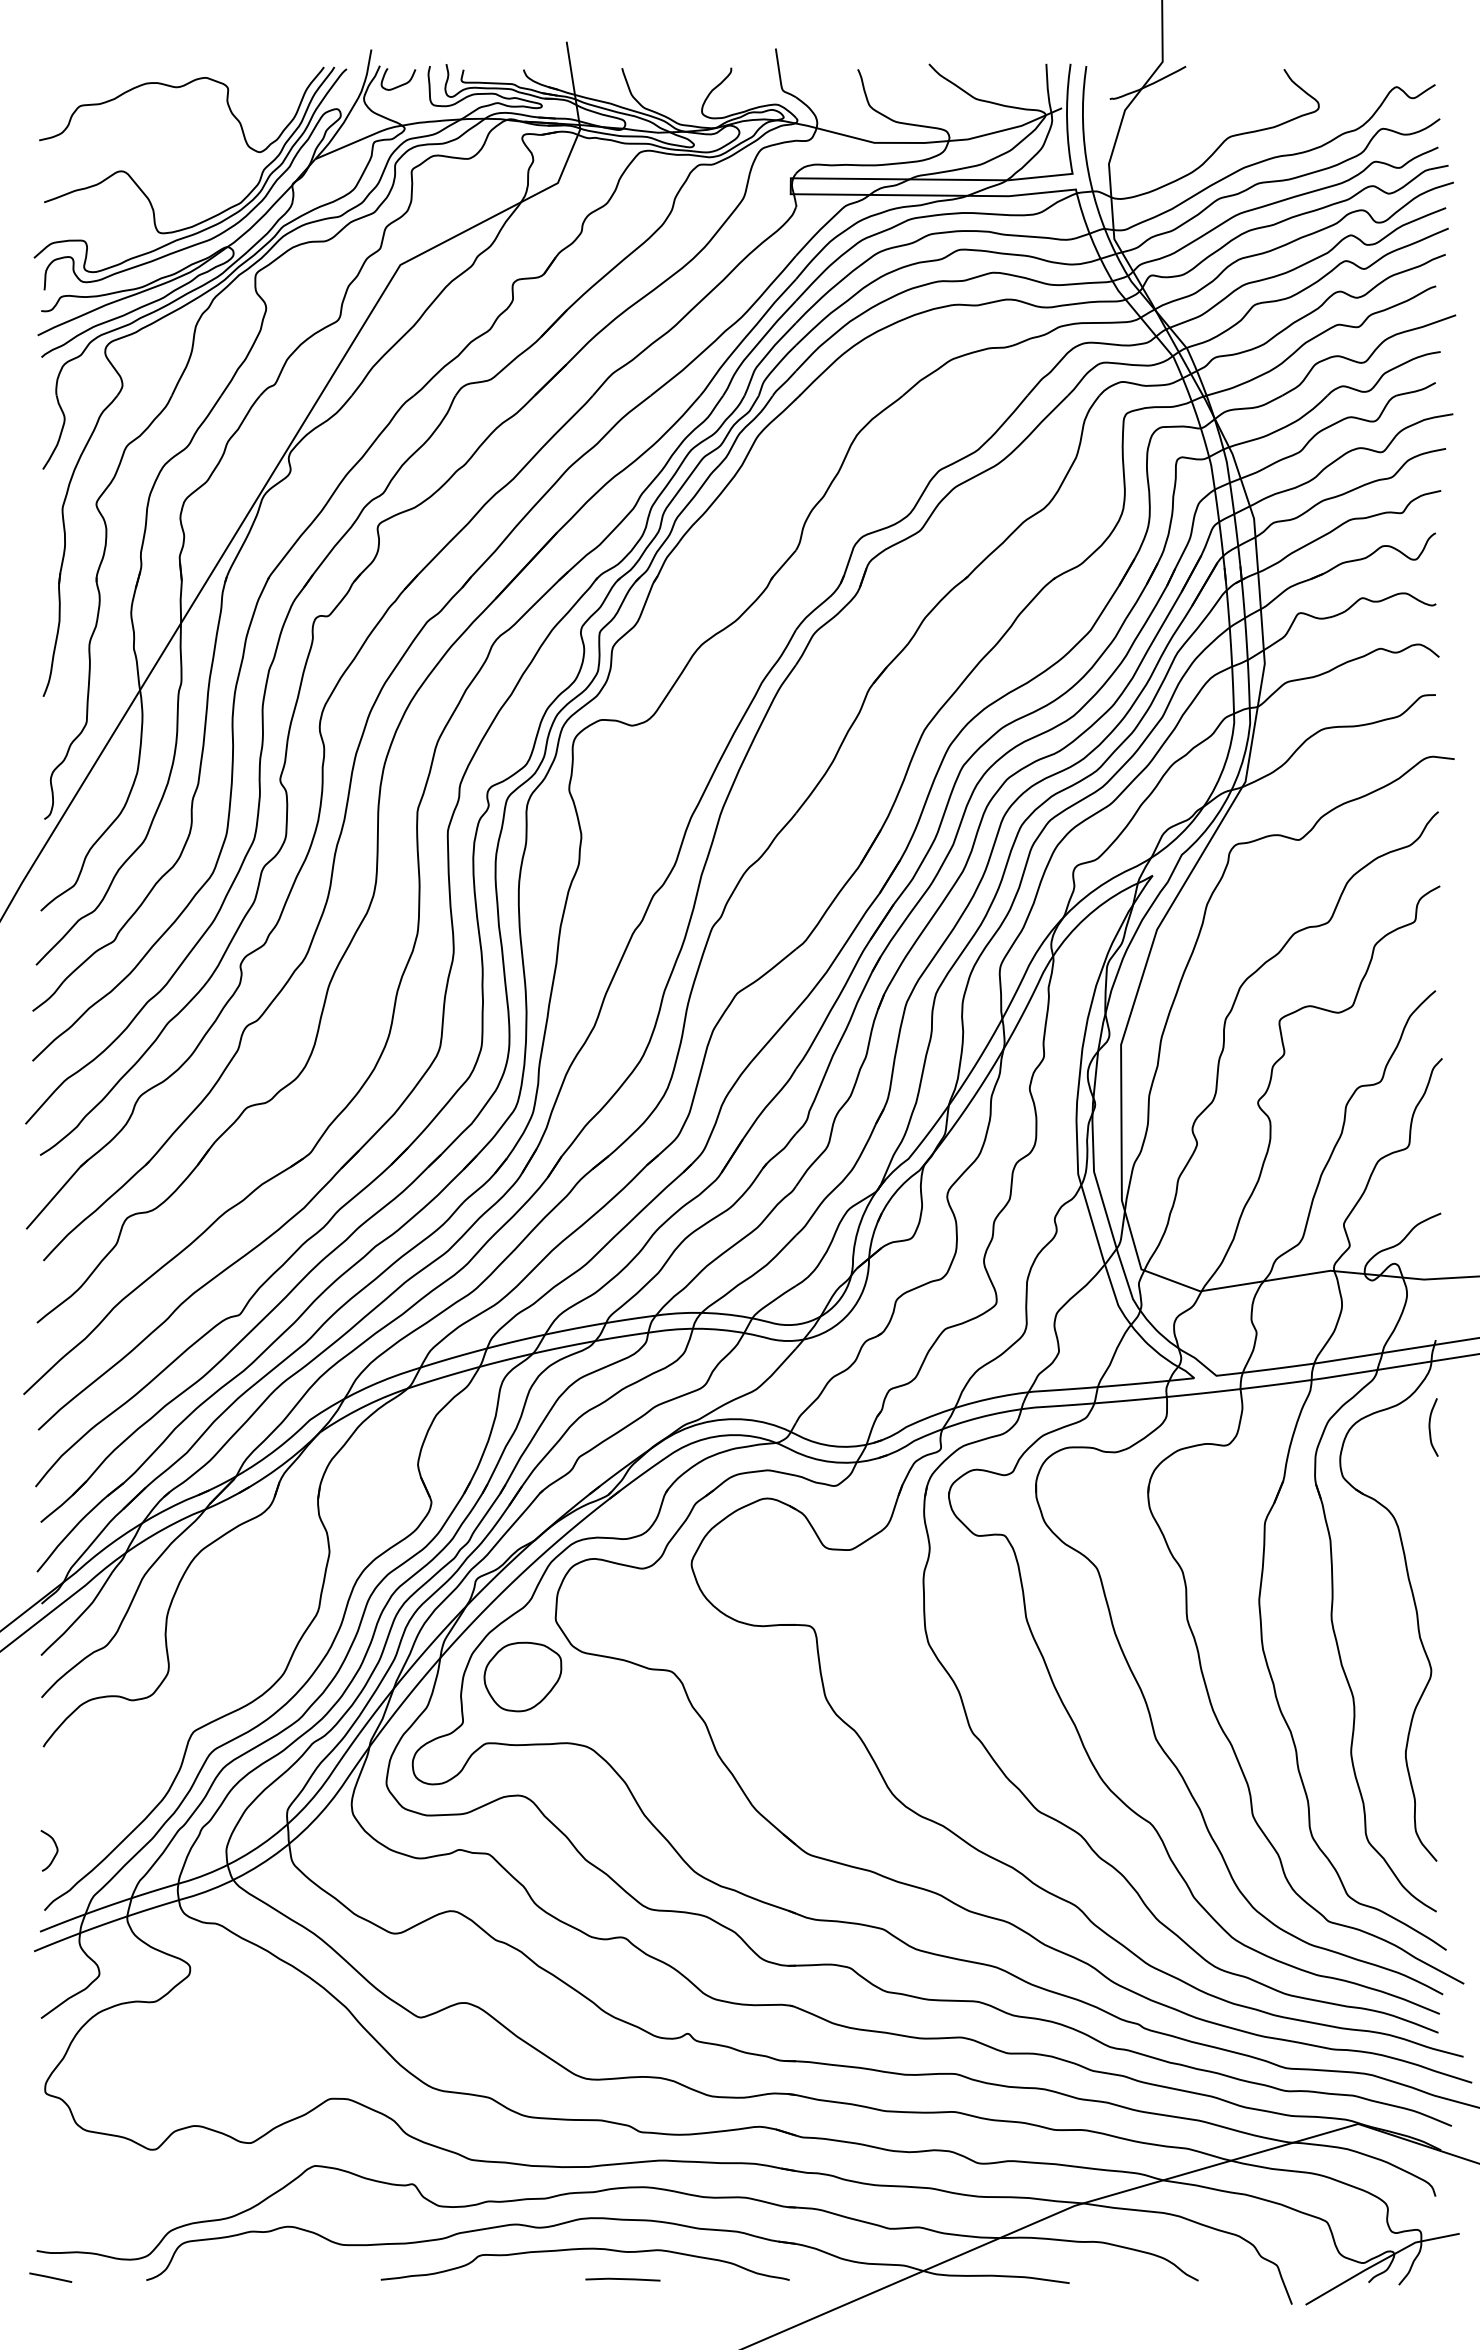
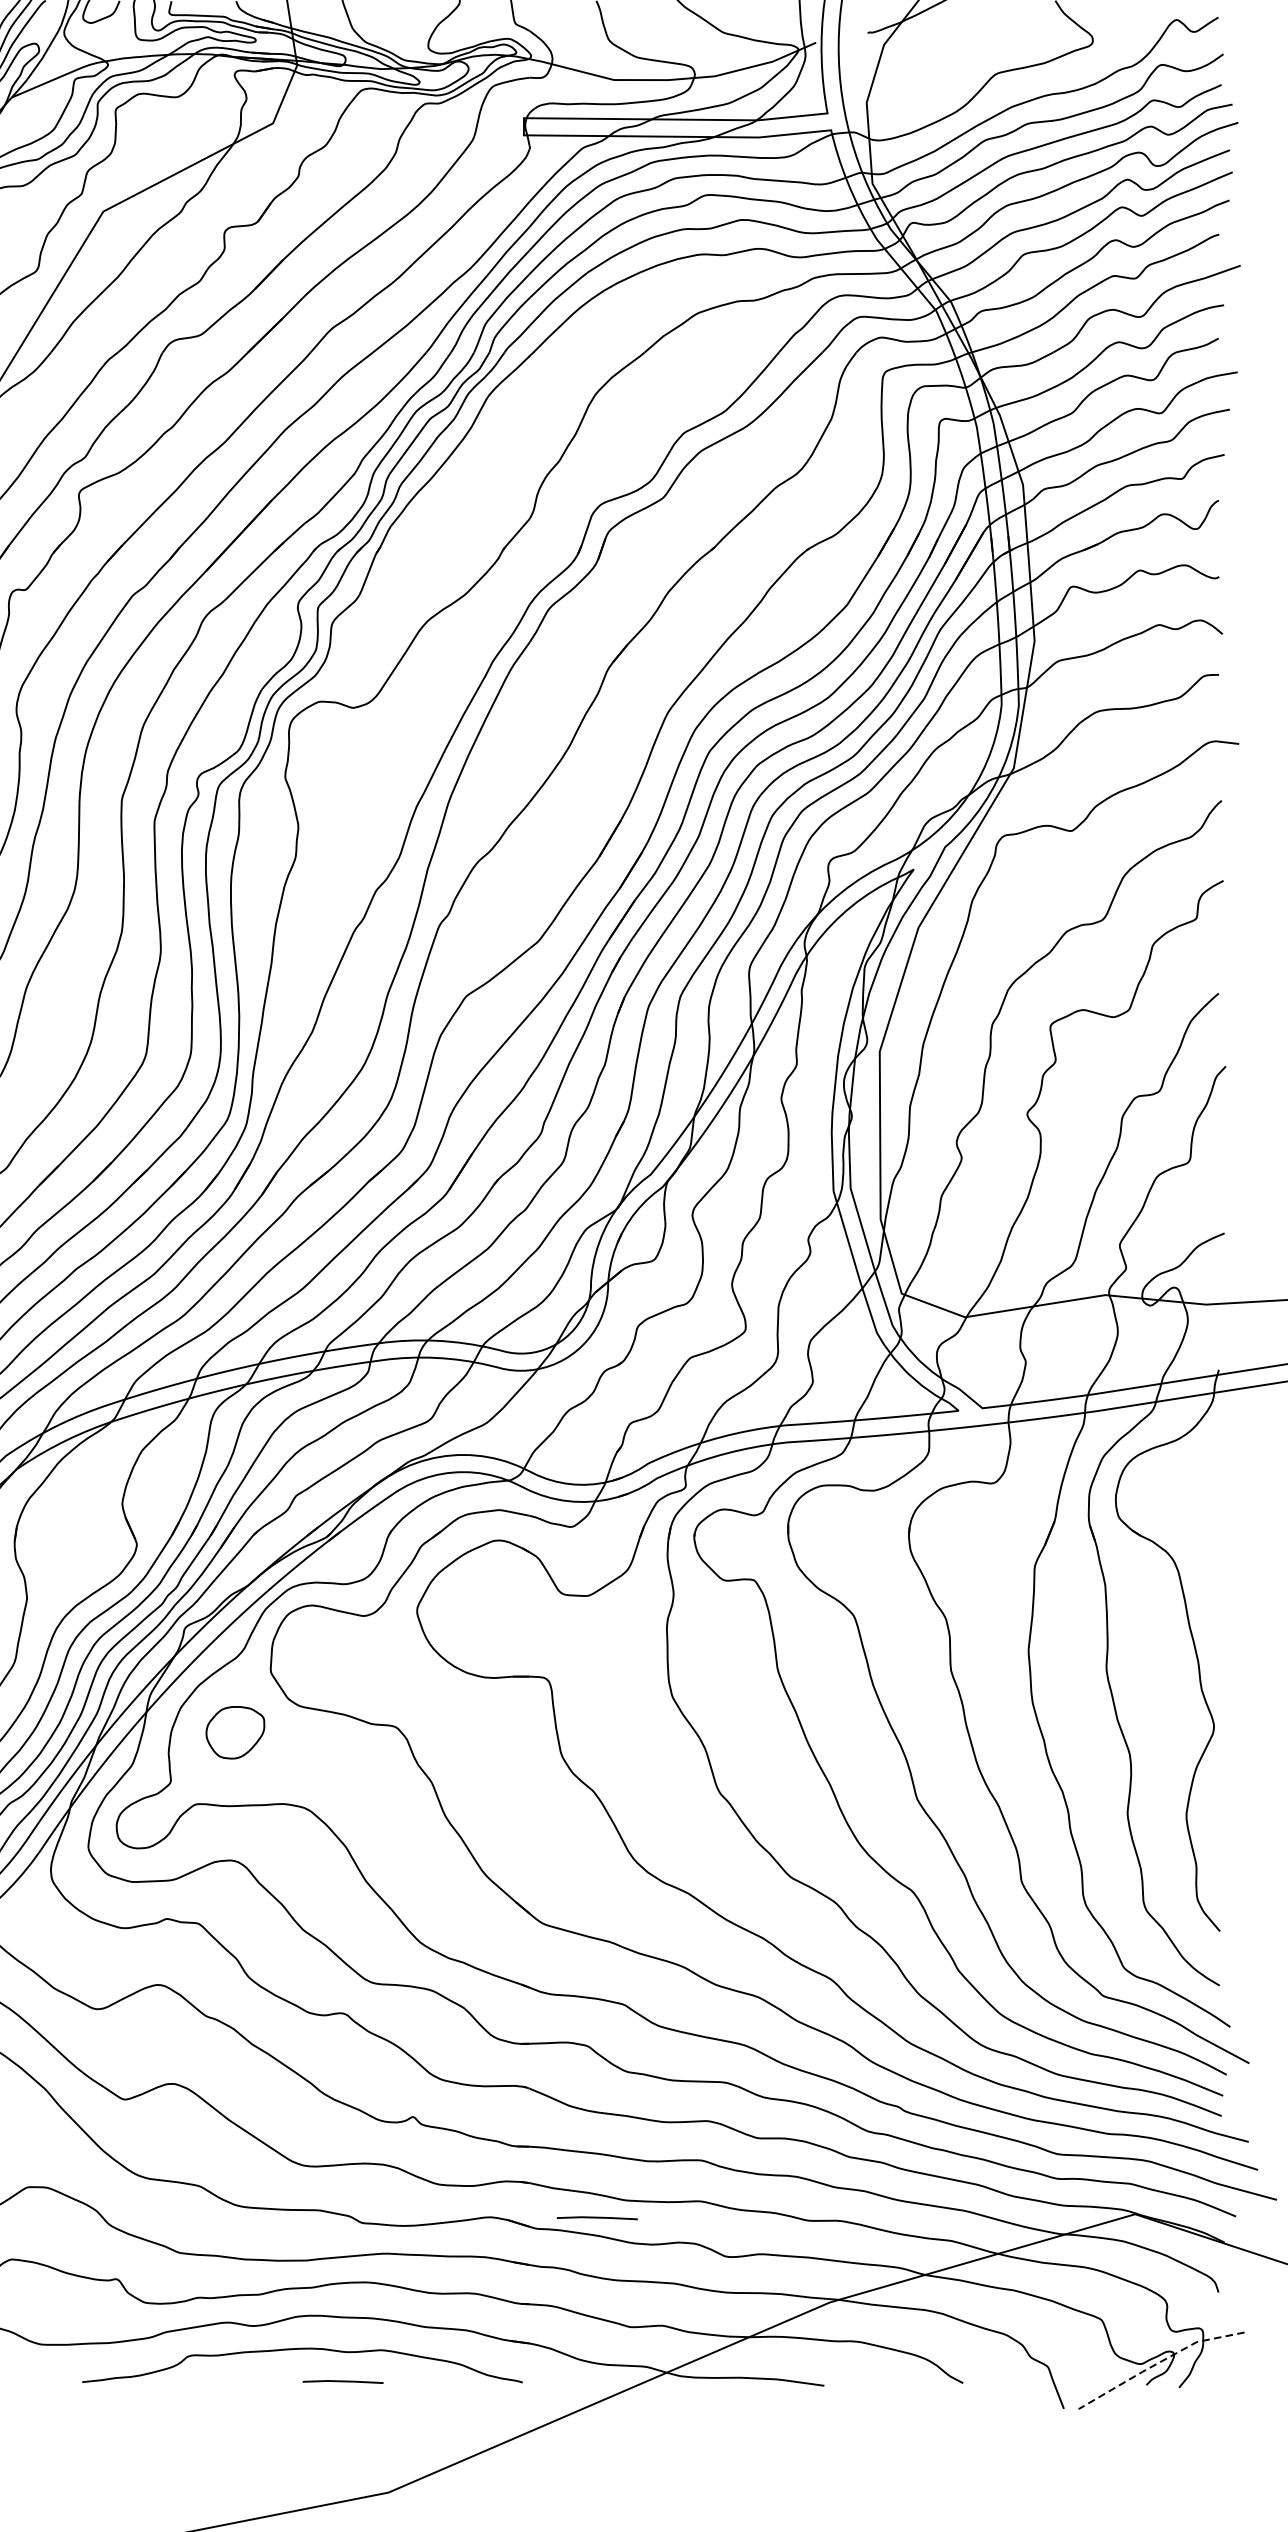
curve: (1430, 1427) -> (1213, 1463), removed
part: (522, 1676) -> (234, 1732), size x0.7
line: (858, 2127) -> (596, 2218), added
line: (1379, 2262) -> (1158, 2363), solid -> dashed

